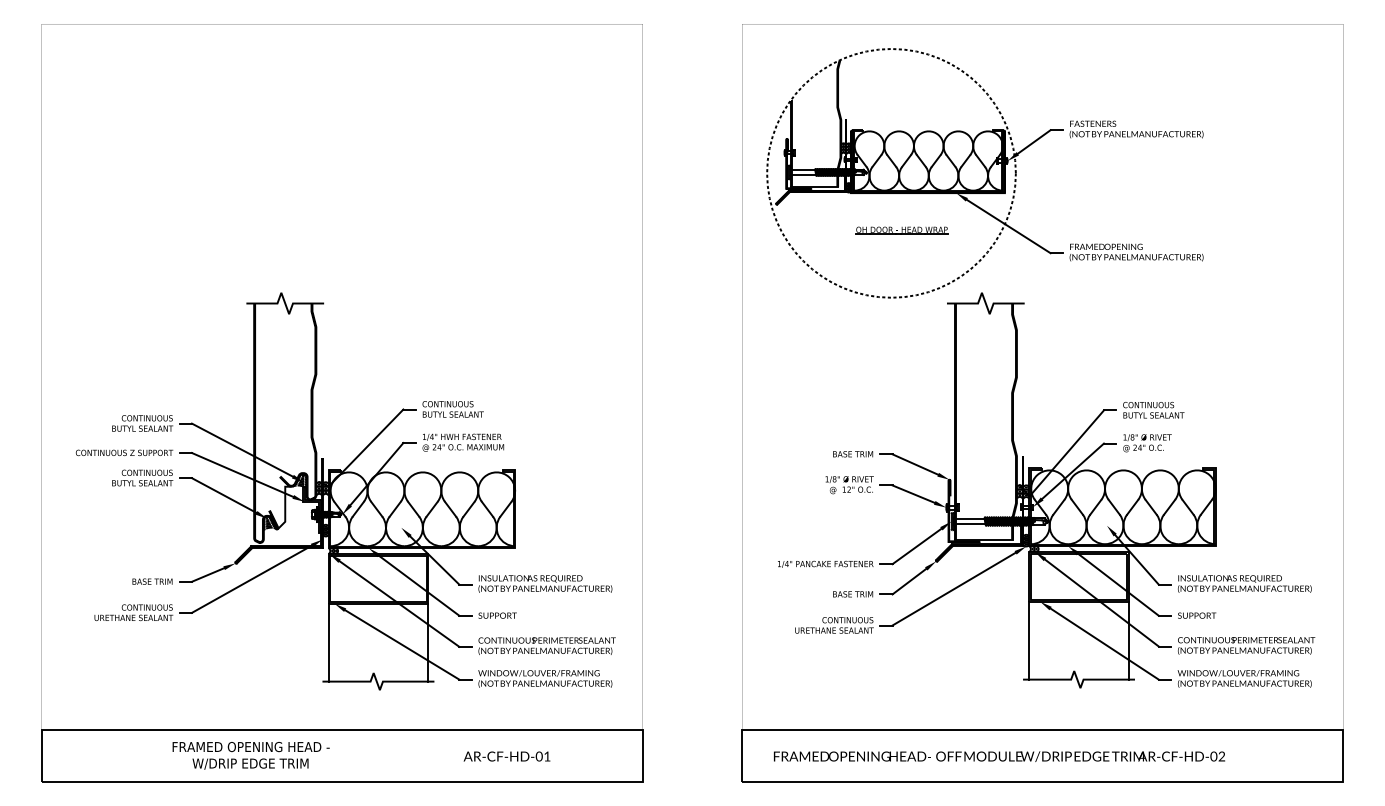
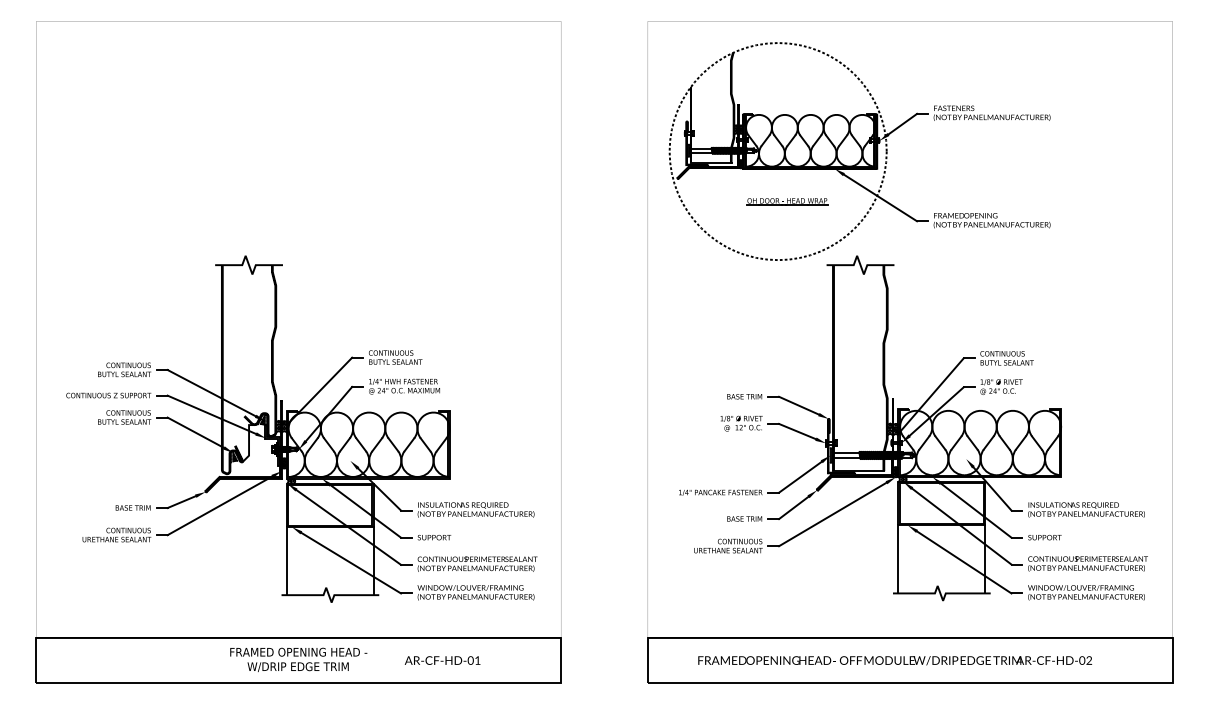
text: (250, 755) -> (298, 659), moved
text: (999, 756) -> (895, 660), moved

